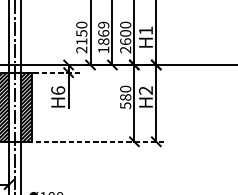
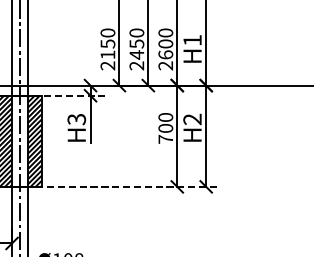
text: (103, 37) -> (136, 49), 1869 -> 2450
text: (58, 90) -> (77, 119), H6 -> H3
text: (125, 101) -> (165, 133), 580 -> 700

